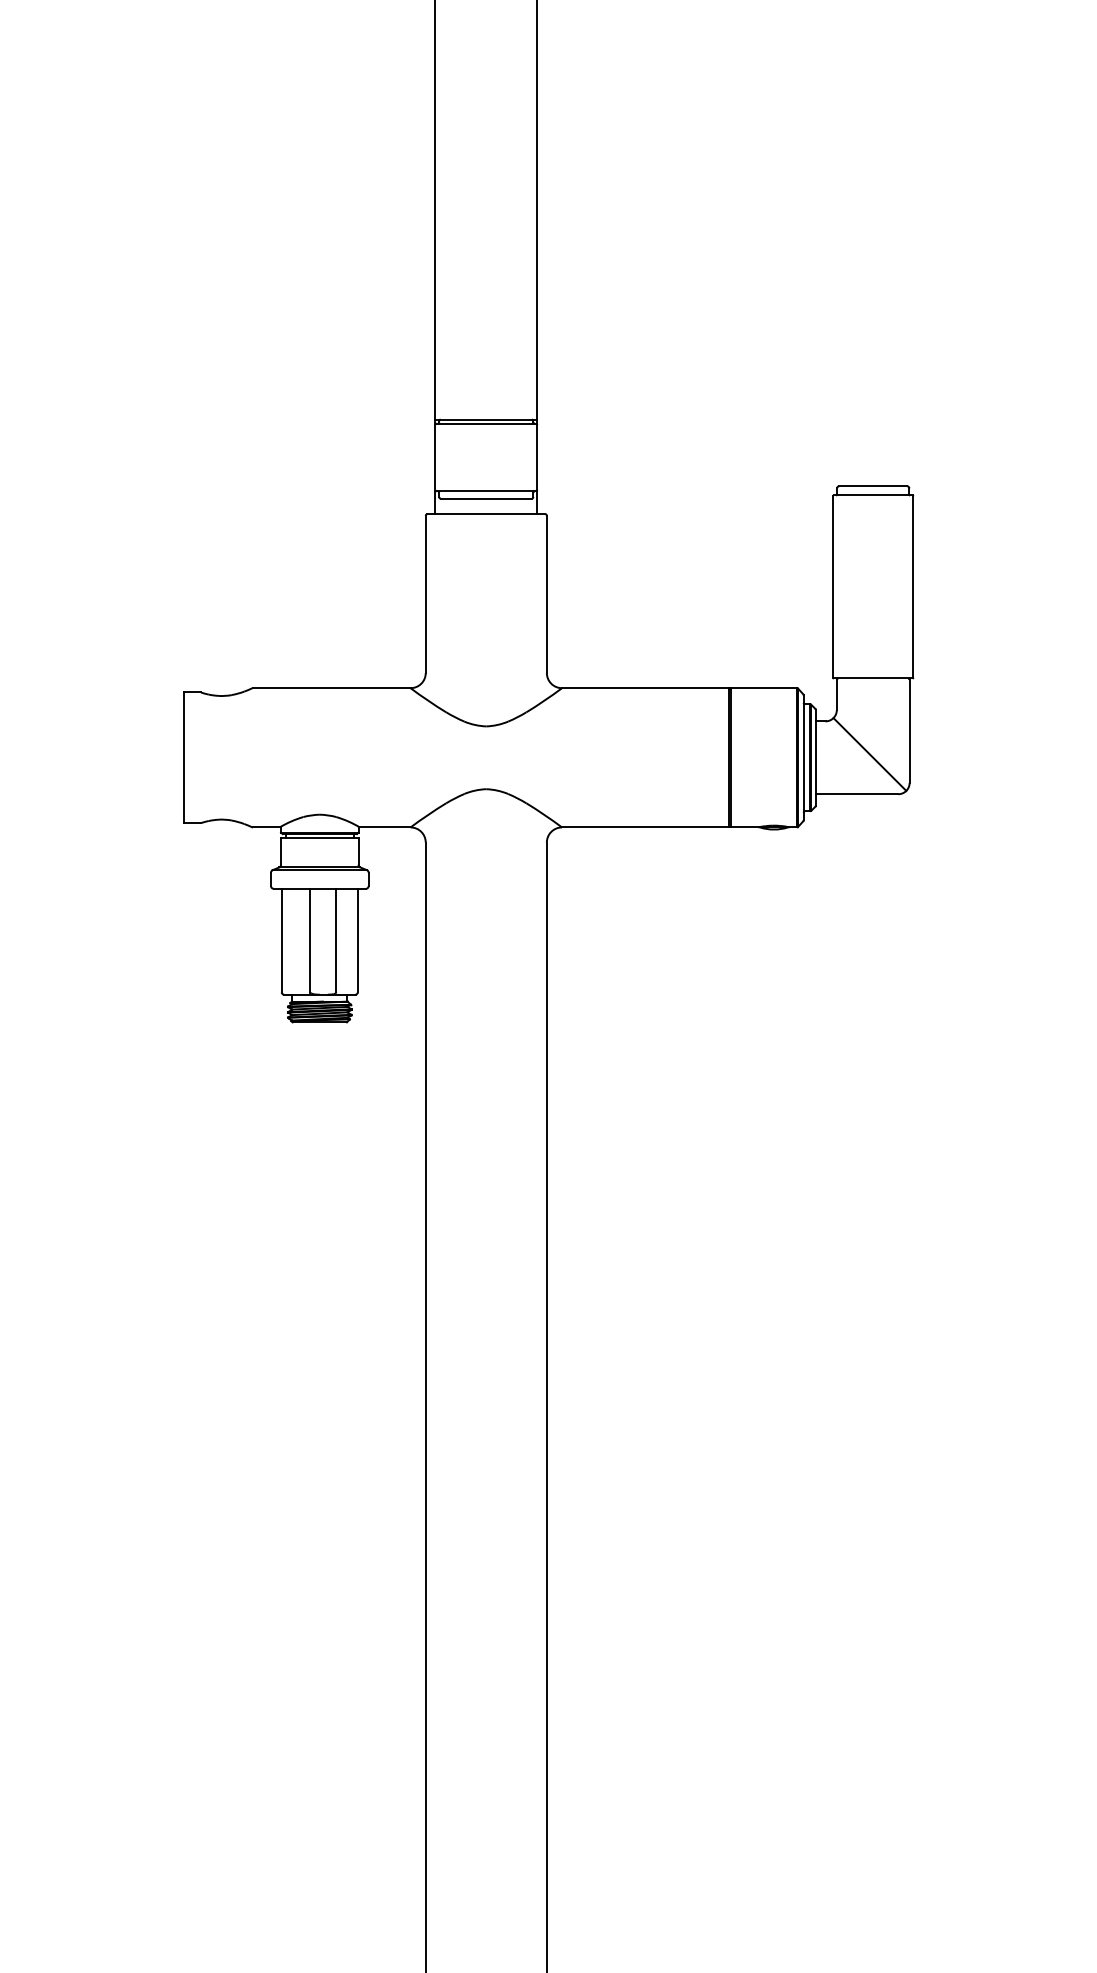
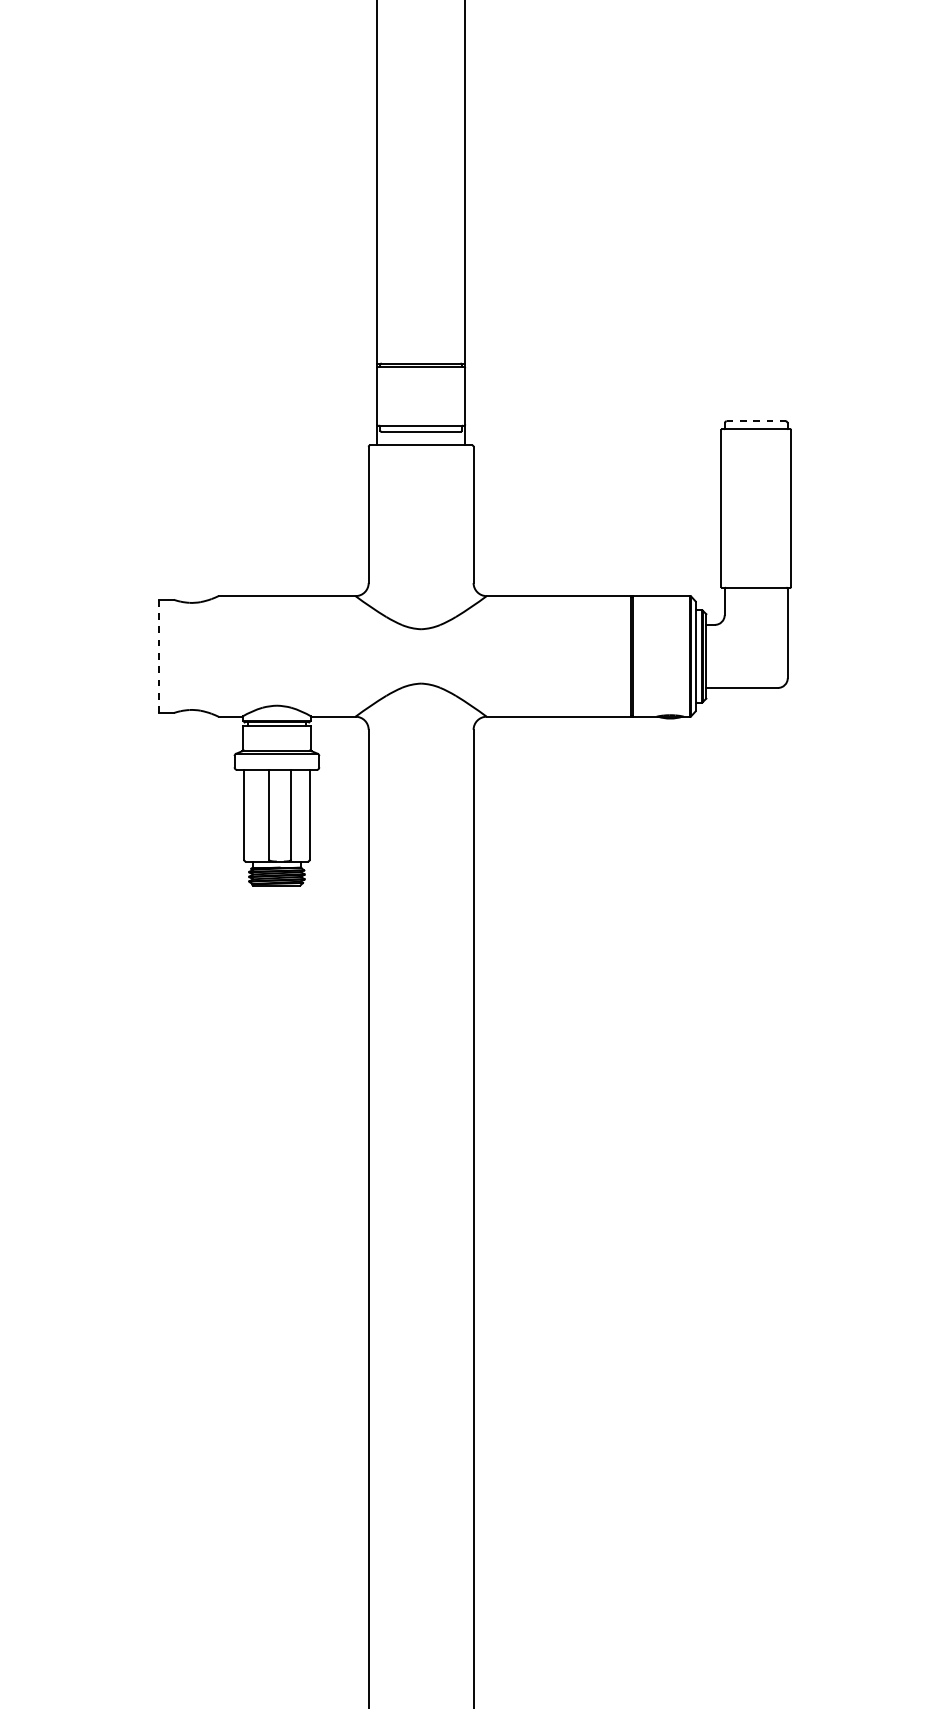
line: (873, 486) -> (756, 421), solid -> dashed
line: (869, 754) -> (753, 653), removed
line: (183, 758) -> (158, 657), solid -> dashed

